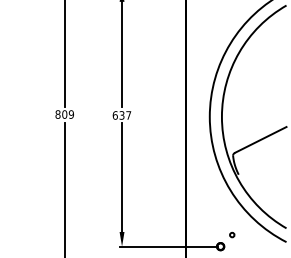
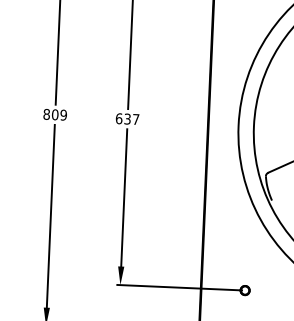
circle: (232, 234) -> (260, 275), removed

